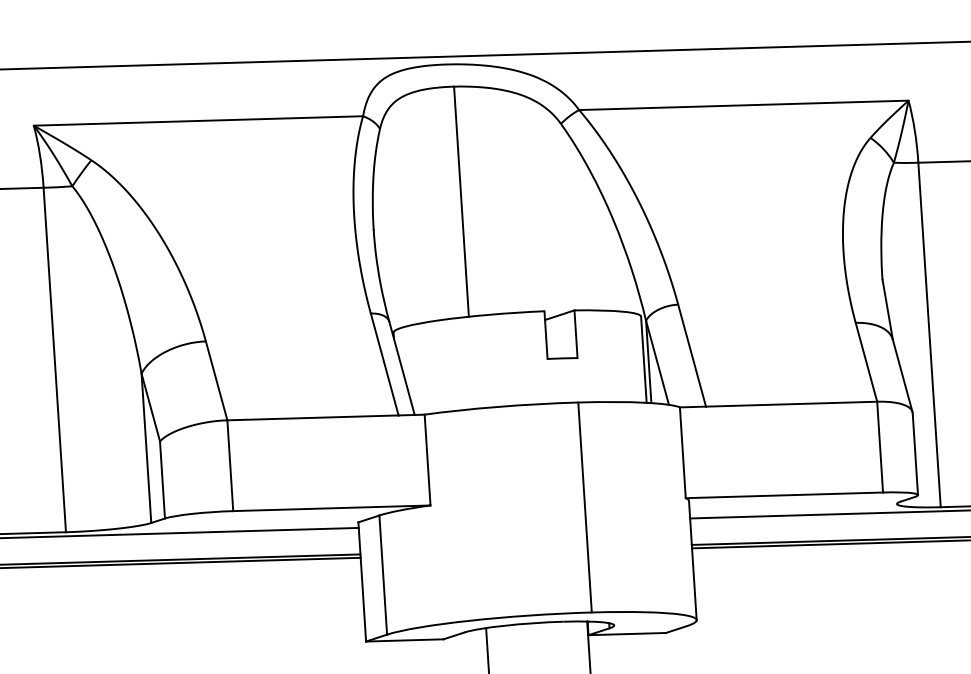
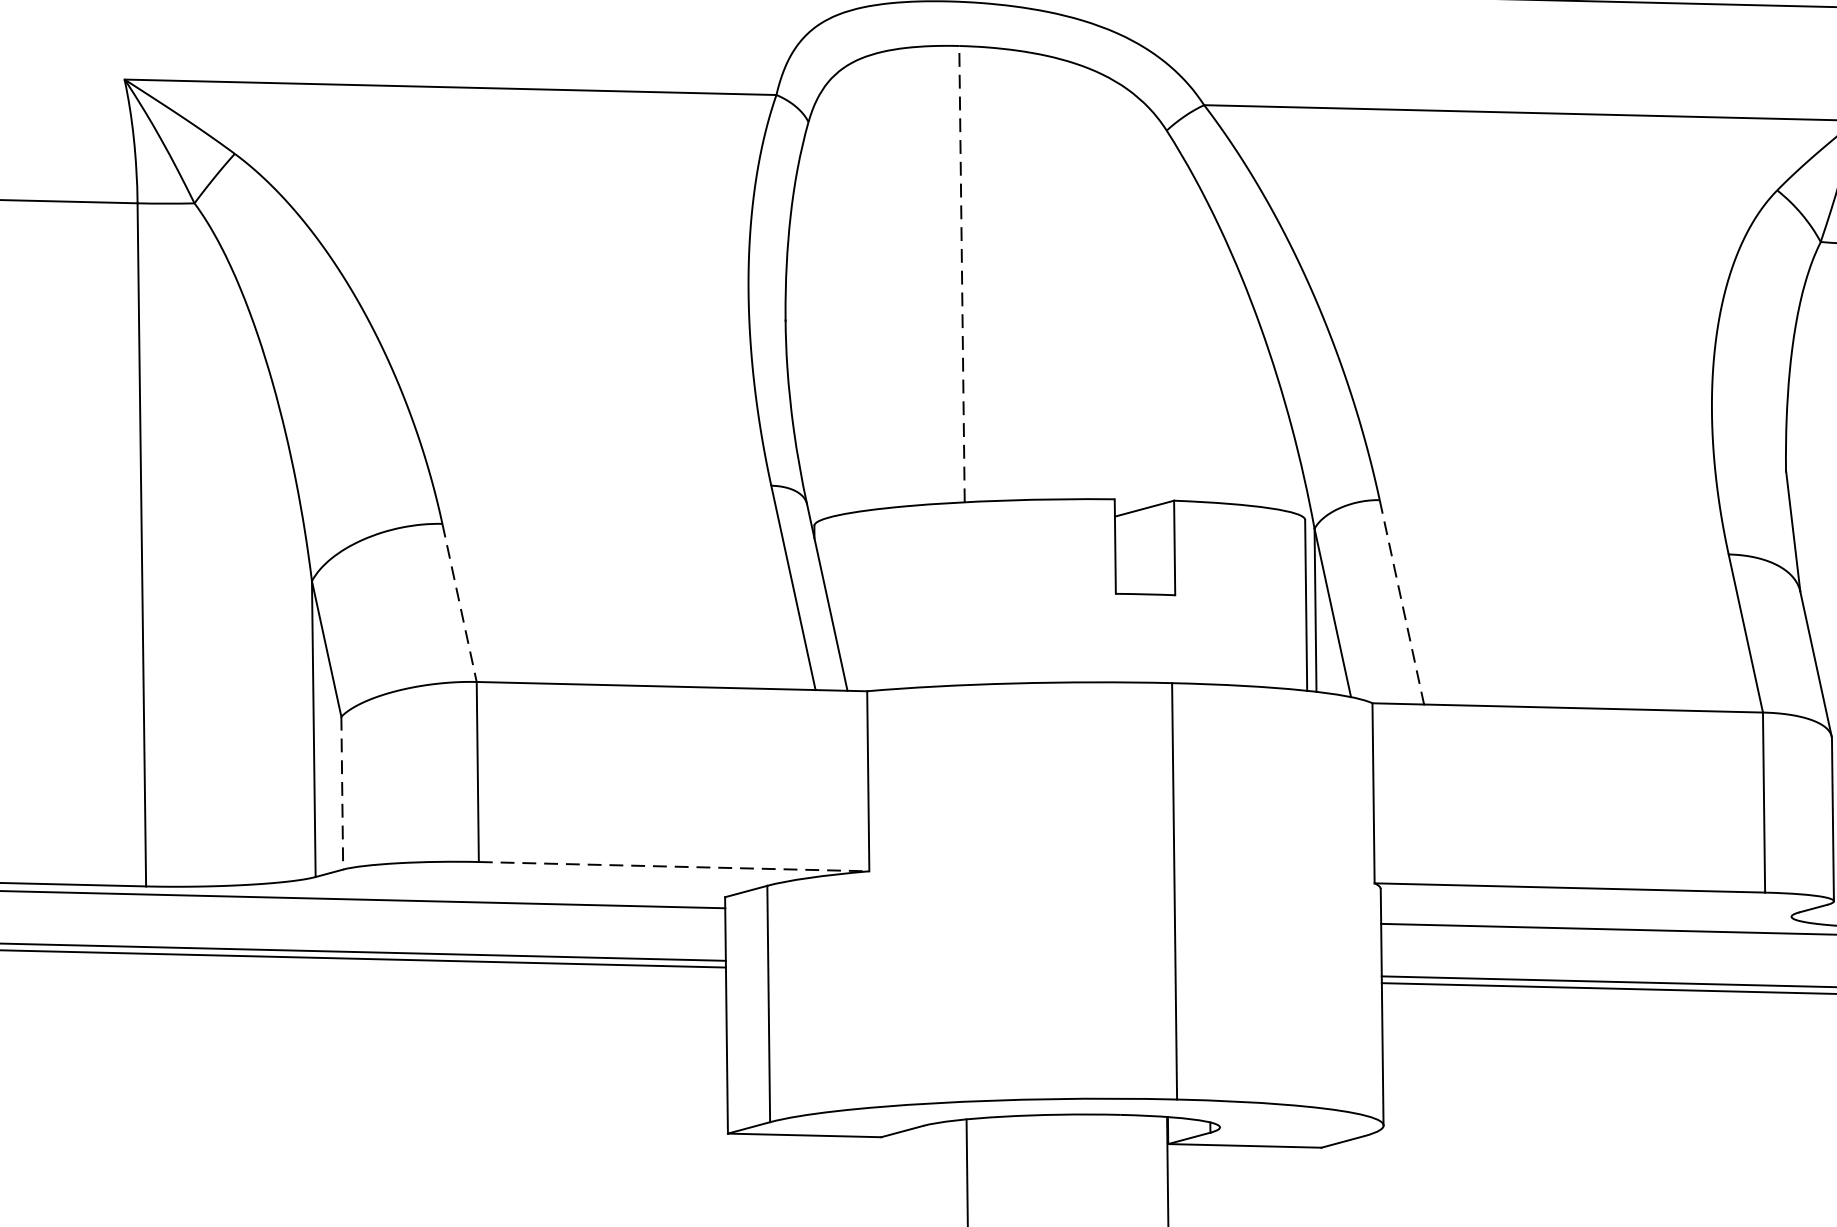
line: (461, 201) -> (962, 273), solid -> dashed
line: (692, 355) -> (1402, 602), solid -> dashed
line: (216, 380) -> (459, 602), solid -> dashed
line: (162, 479) -> (342, 792), solid -> dashed
line: (331, 508) -> (673, 867), solid -> dashed

